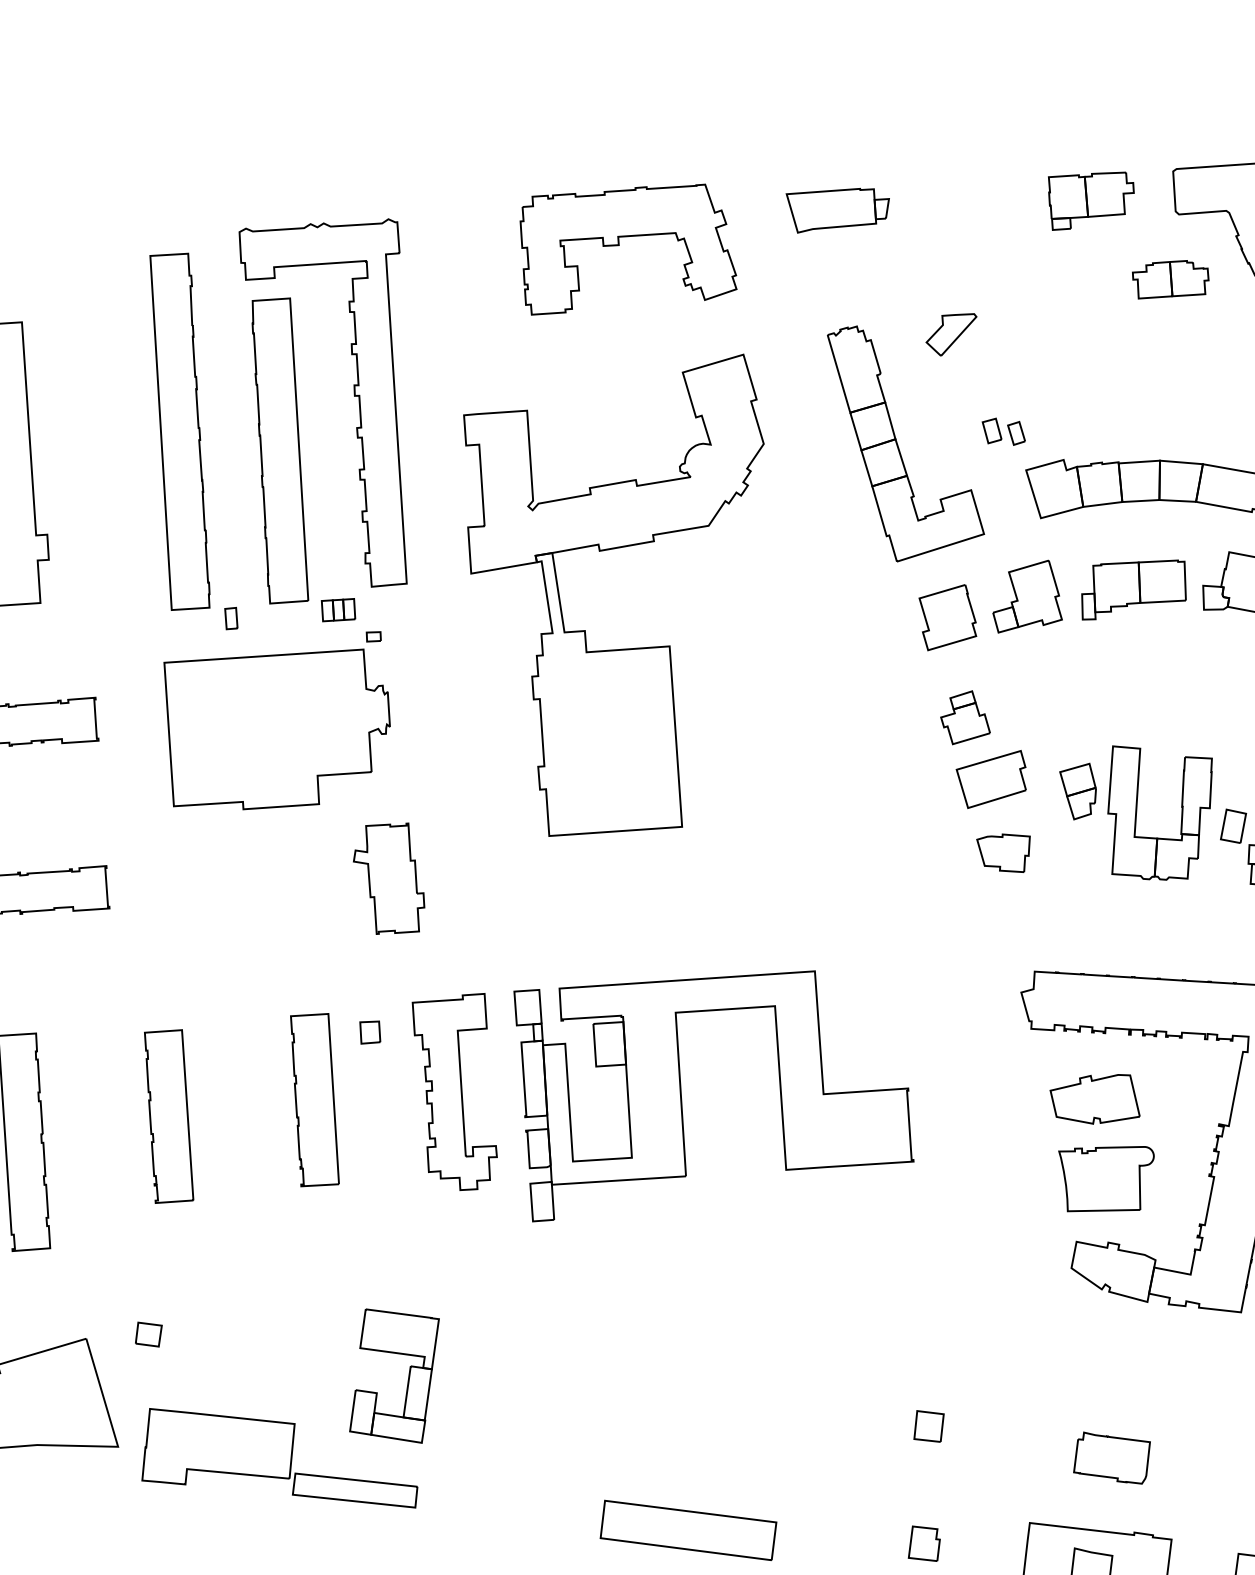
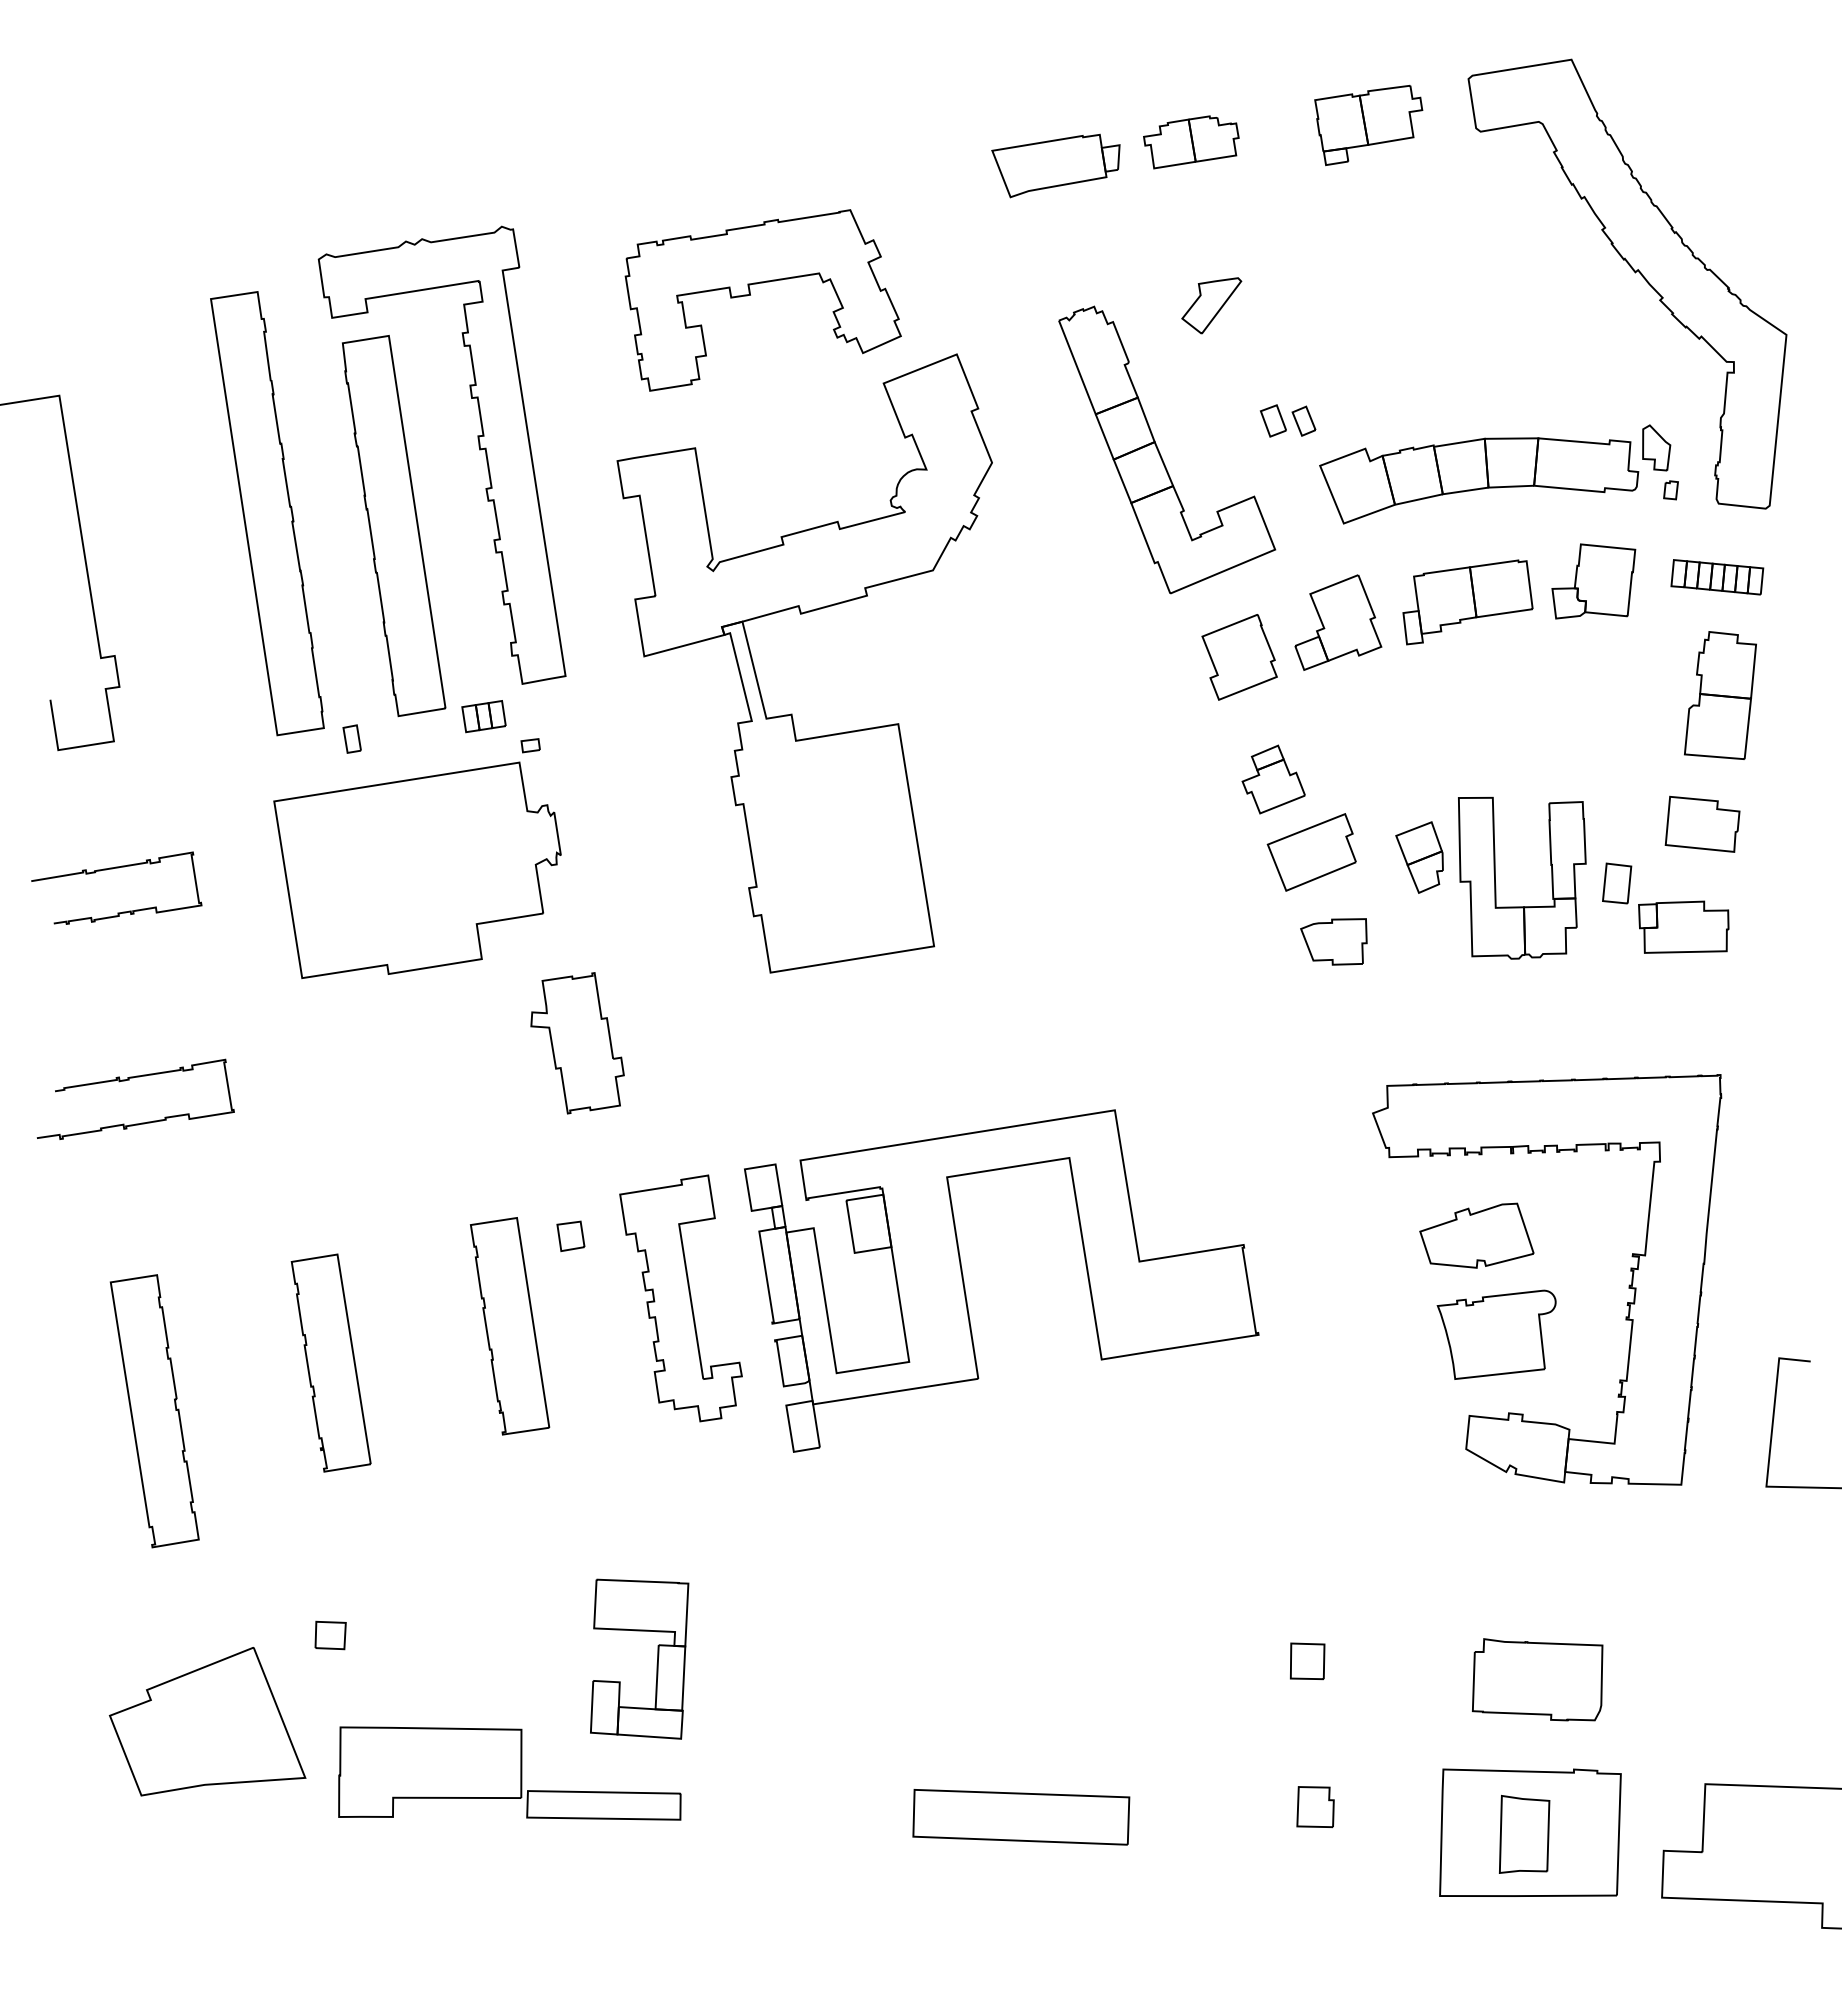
part: (619, 245) -> (750, 295), moved
part: (1170, 280) -> (1191, 142), moved
part: (1111, 1457) -> (1537, 1679), size x1.43

